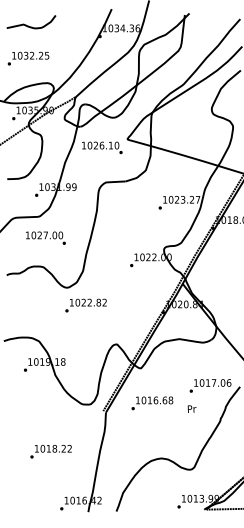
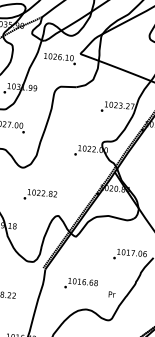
text: (85, 305) -> (40, 195), moved
text: (152, 403) -> (81, 284), moved
text: (191, 408) -> (111, 294), moved

